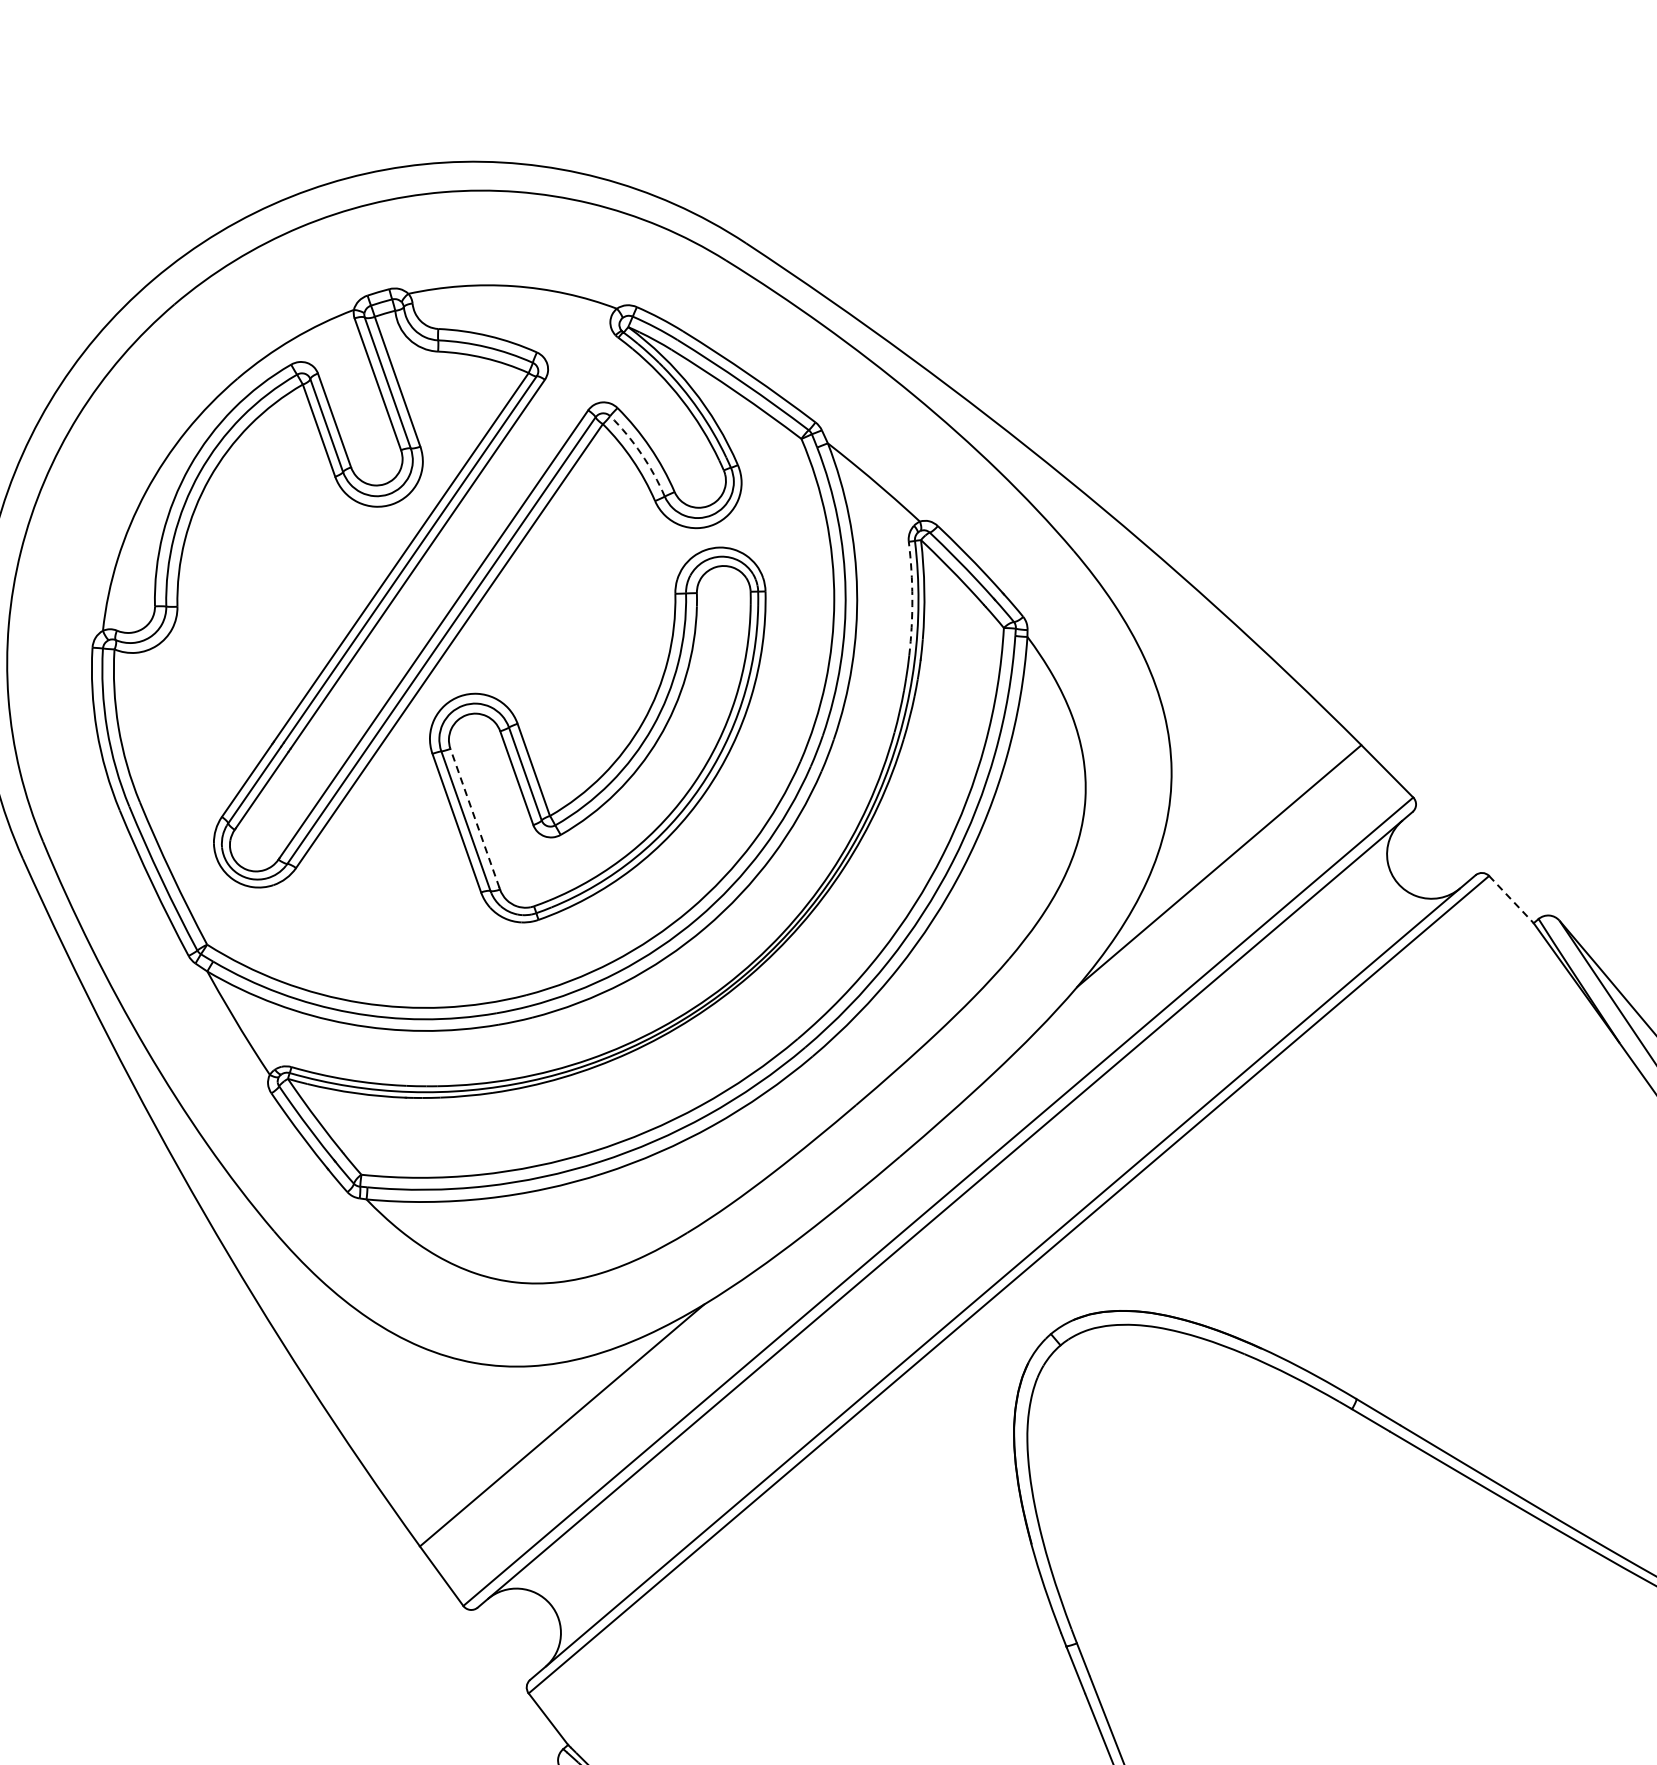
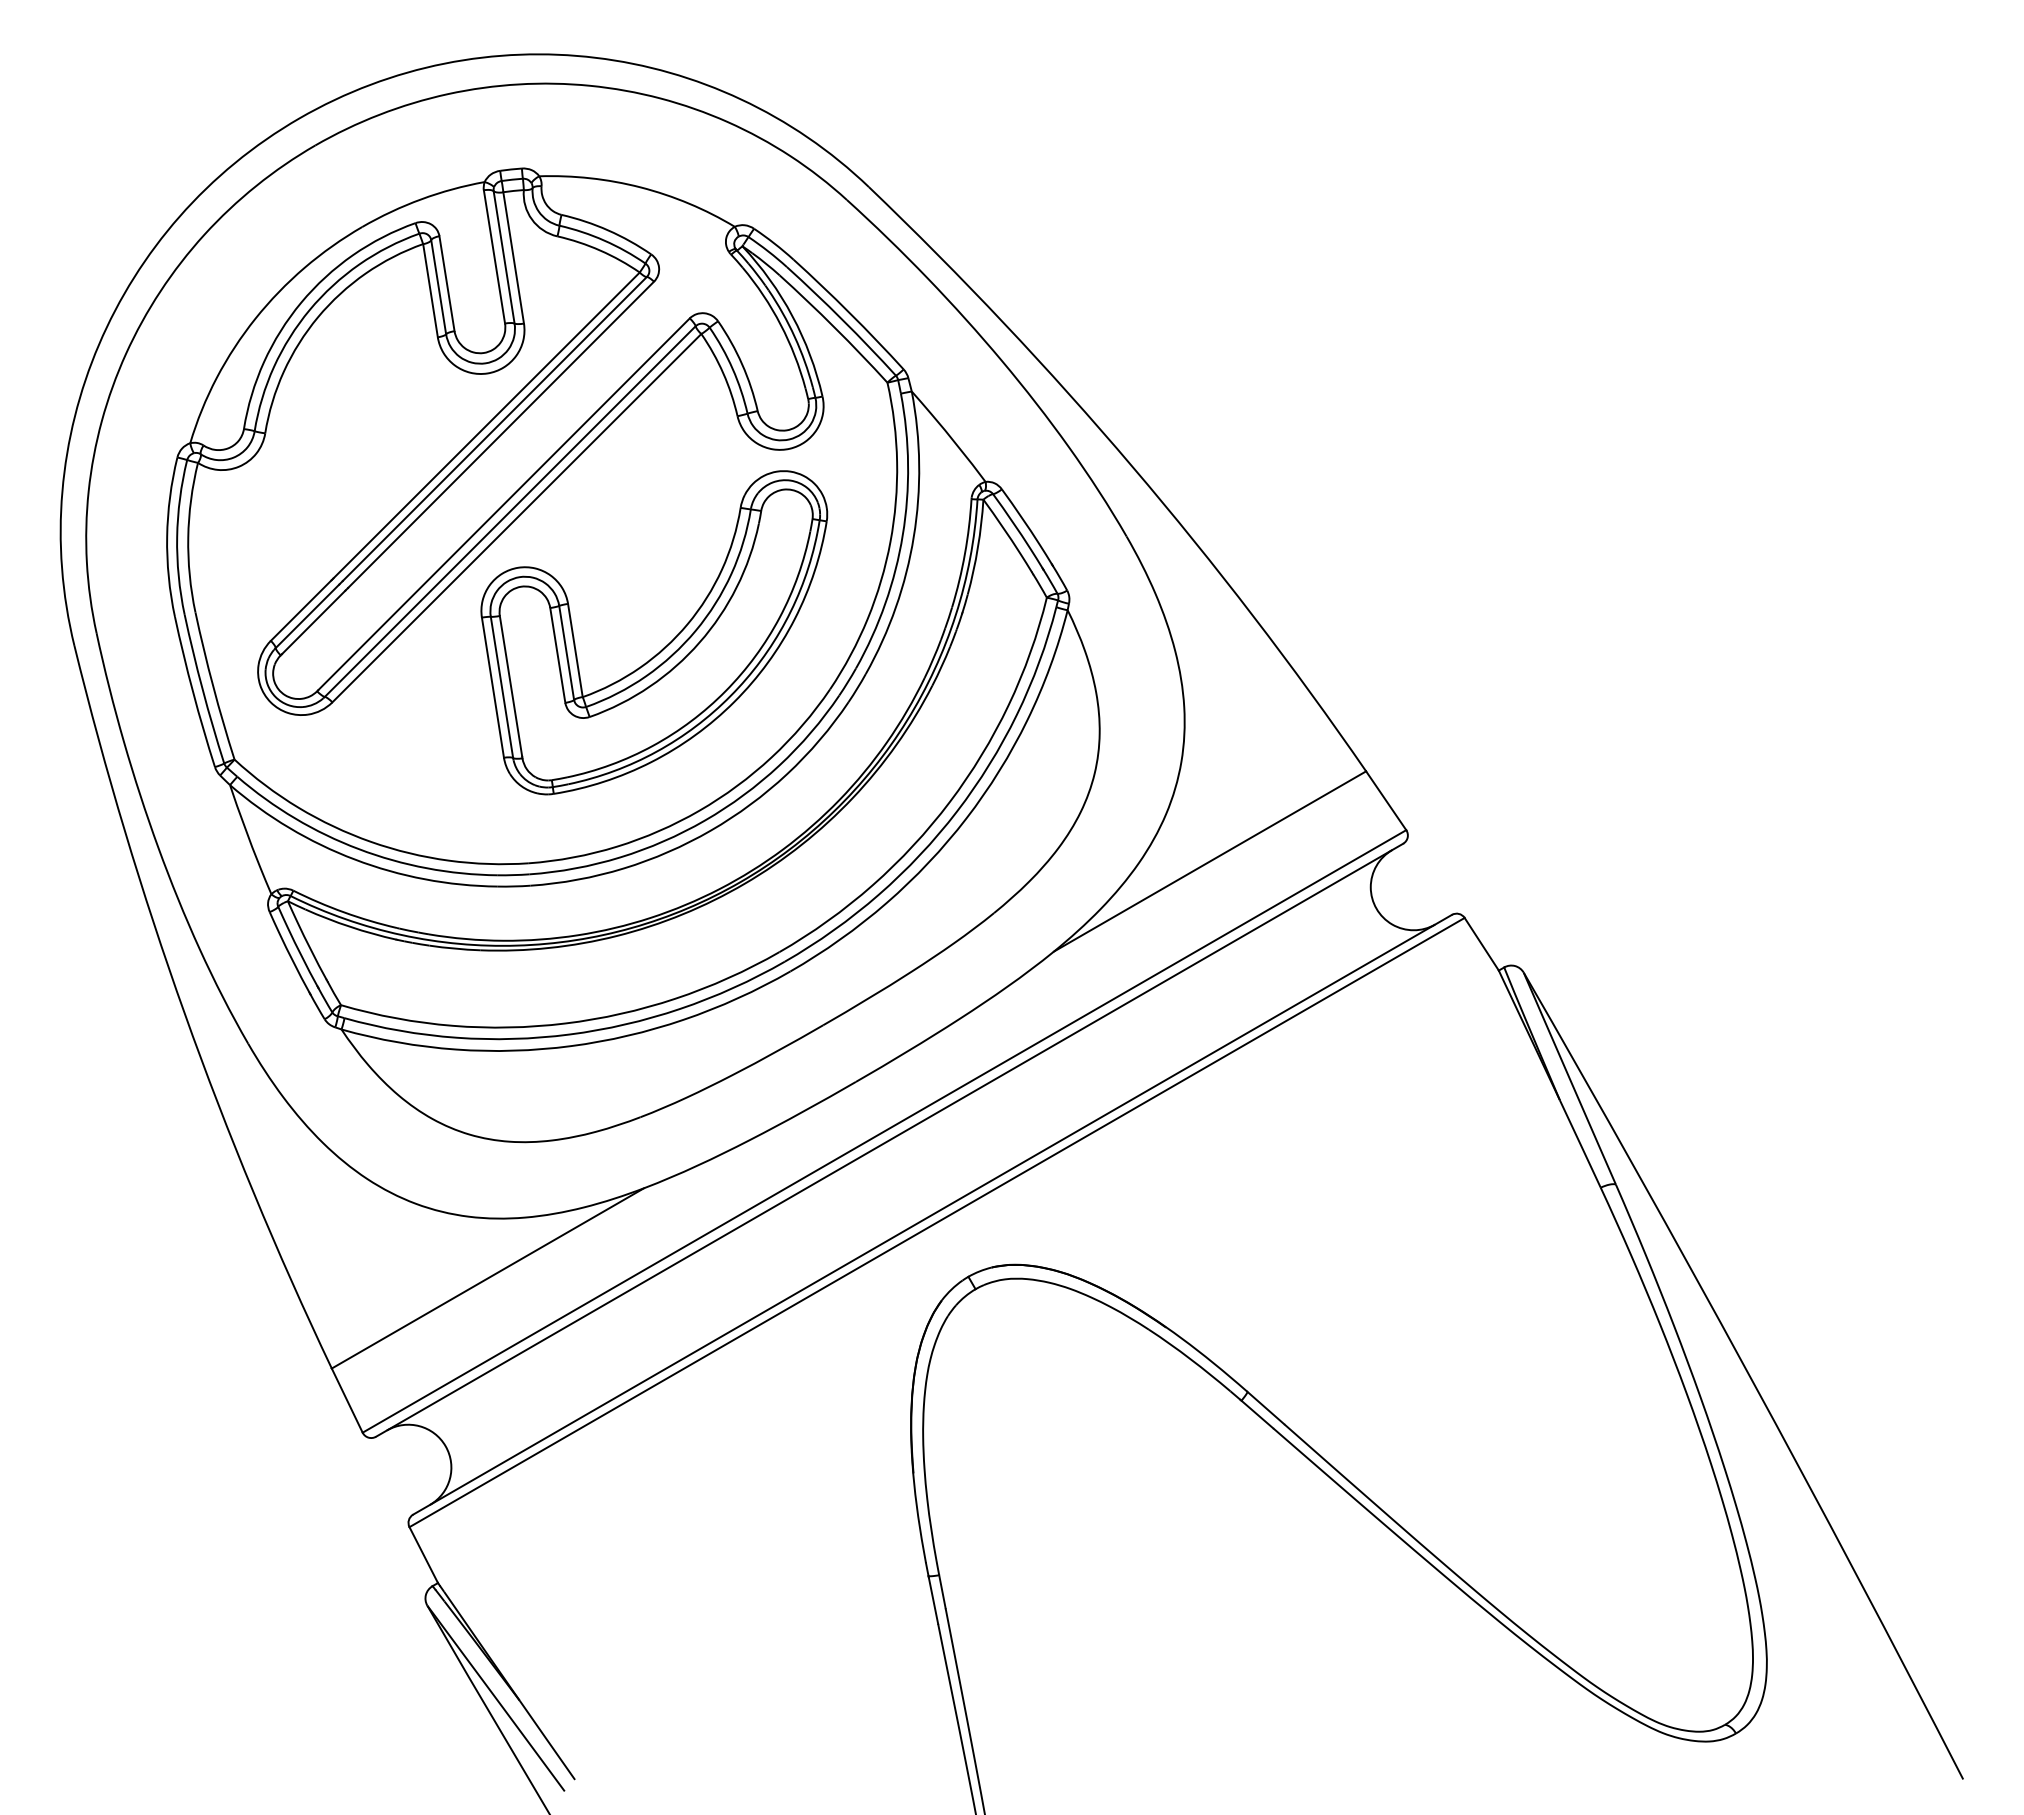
arc: (641, 453) -> (732, 368), dashed -> solid
arc: (911, 598) -> (964, 553), dashed -> solid
line: (474, 817) -> (510, 685), dashed -> solid
line: (1512, 899) -> (1482, 944), dashed -> solid

